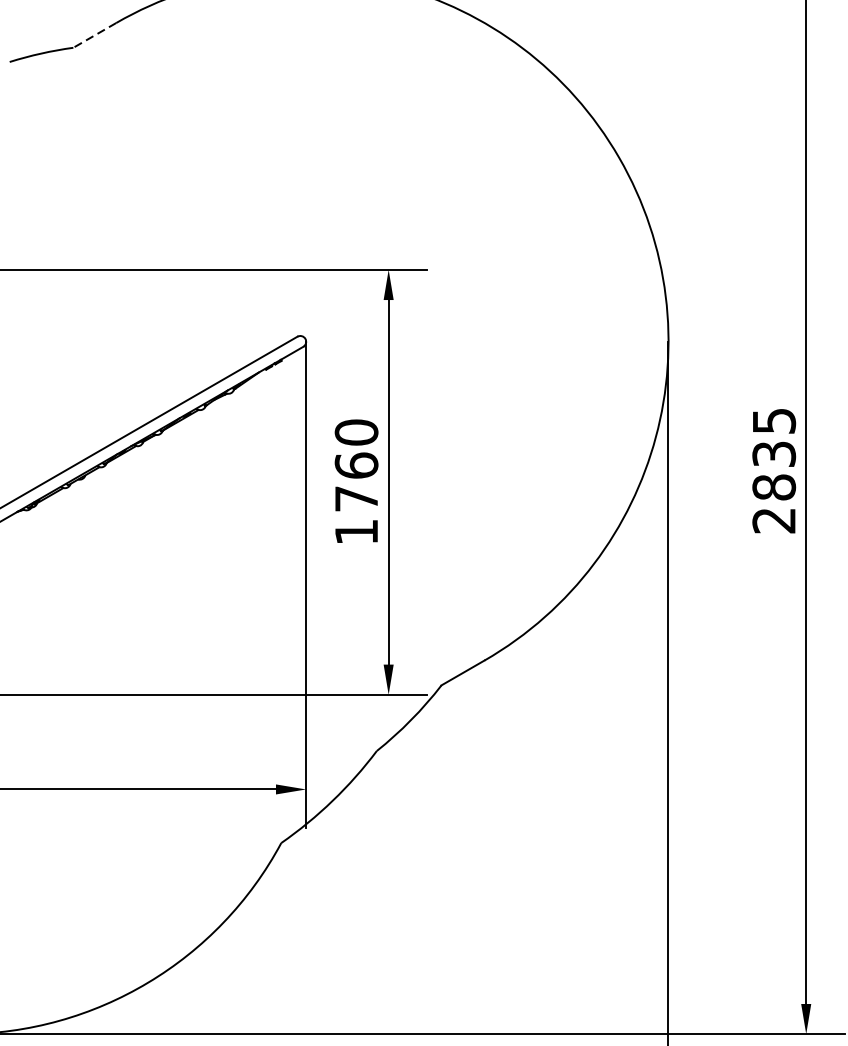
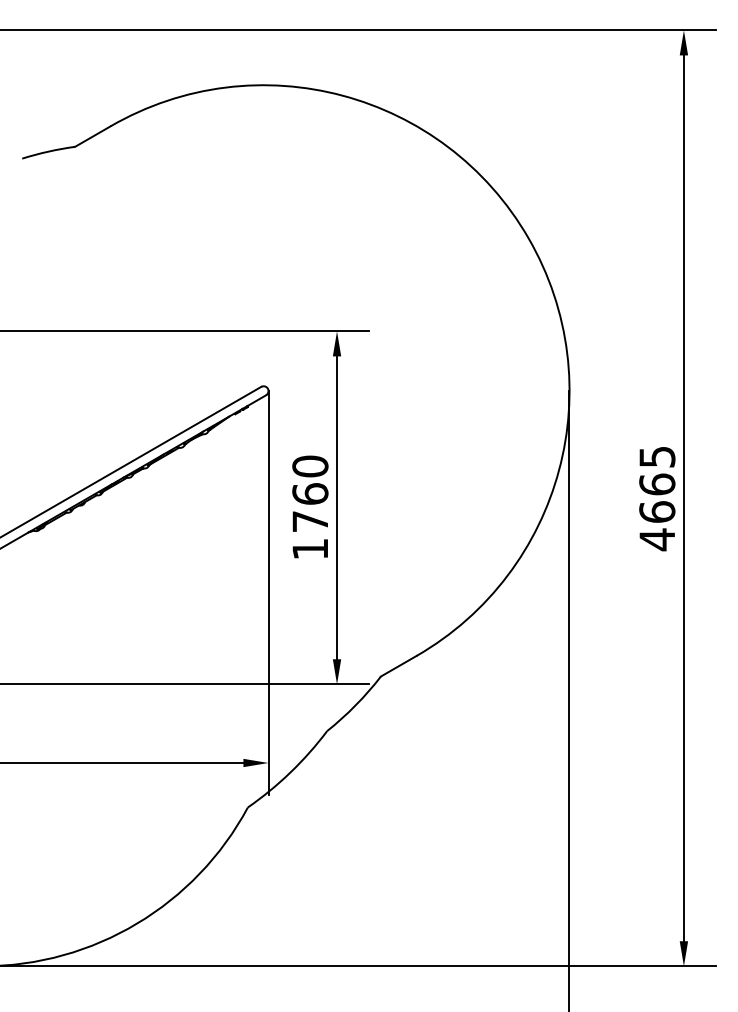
line: (94, 35) -> (92, 136), dashed -> solid
text: (774, 487) -> (657, 512), 2835 -> 4665

